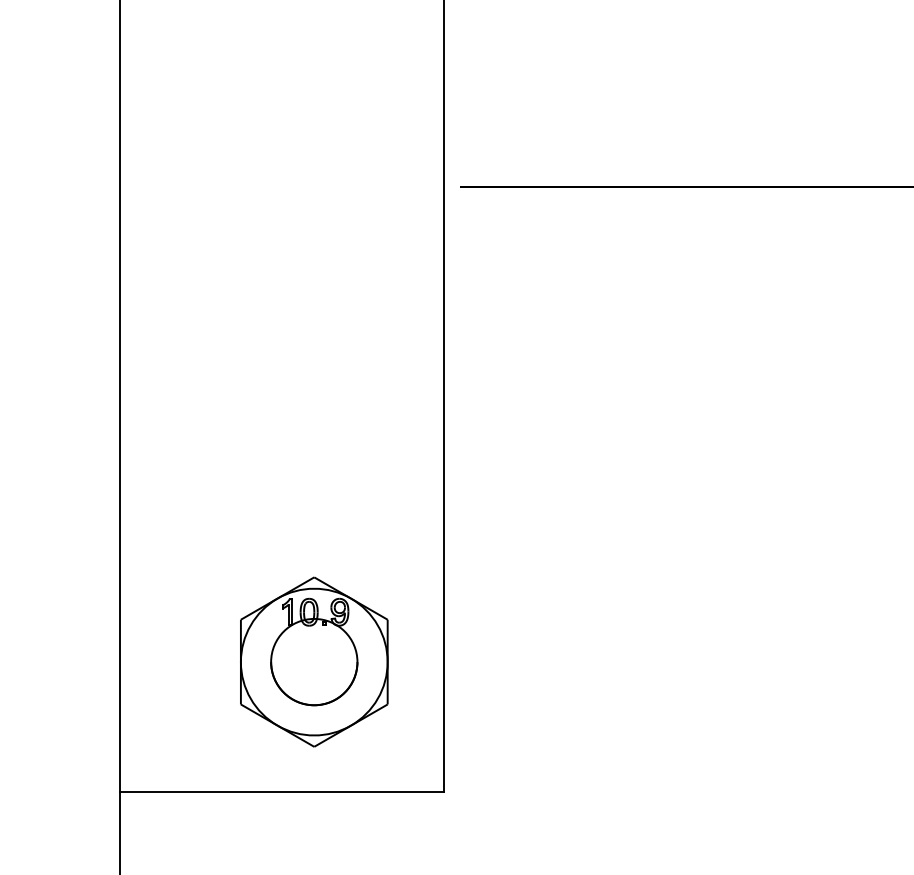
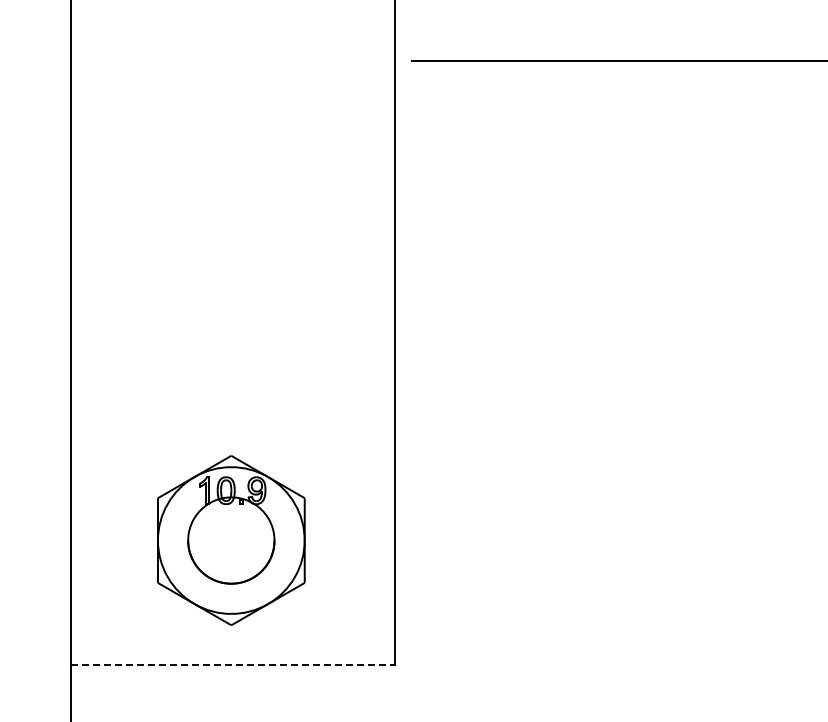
part: (314, 661) -> (231, 539), moved
line: (281, 791) -> (232, 664), solid -> dashed

